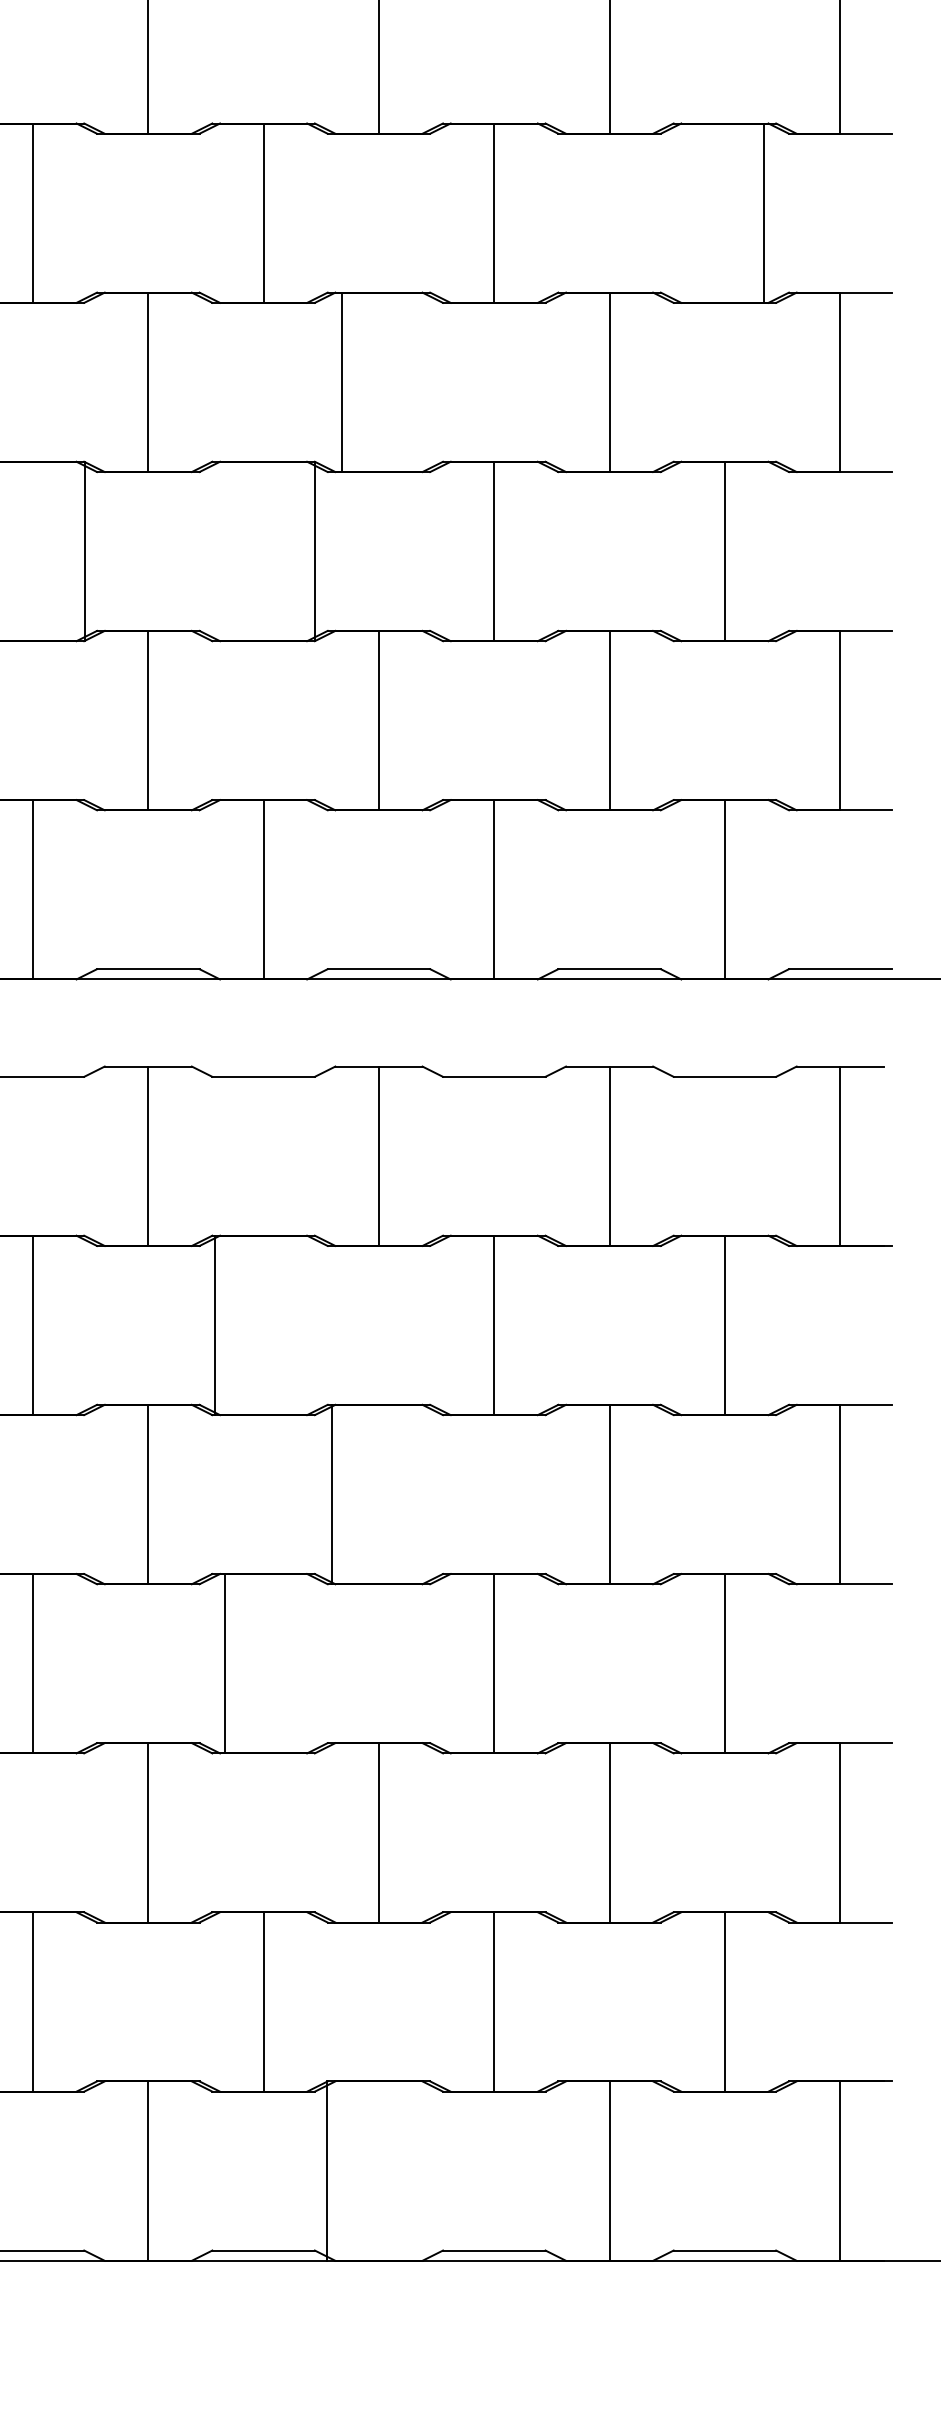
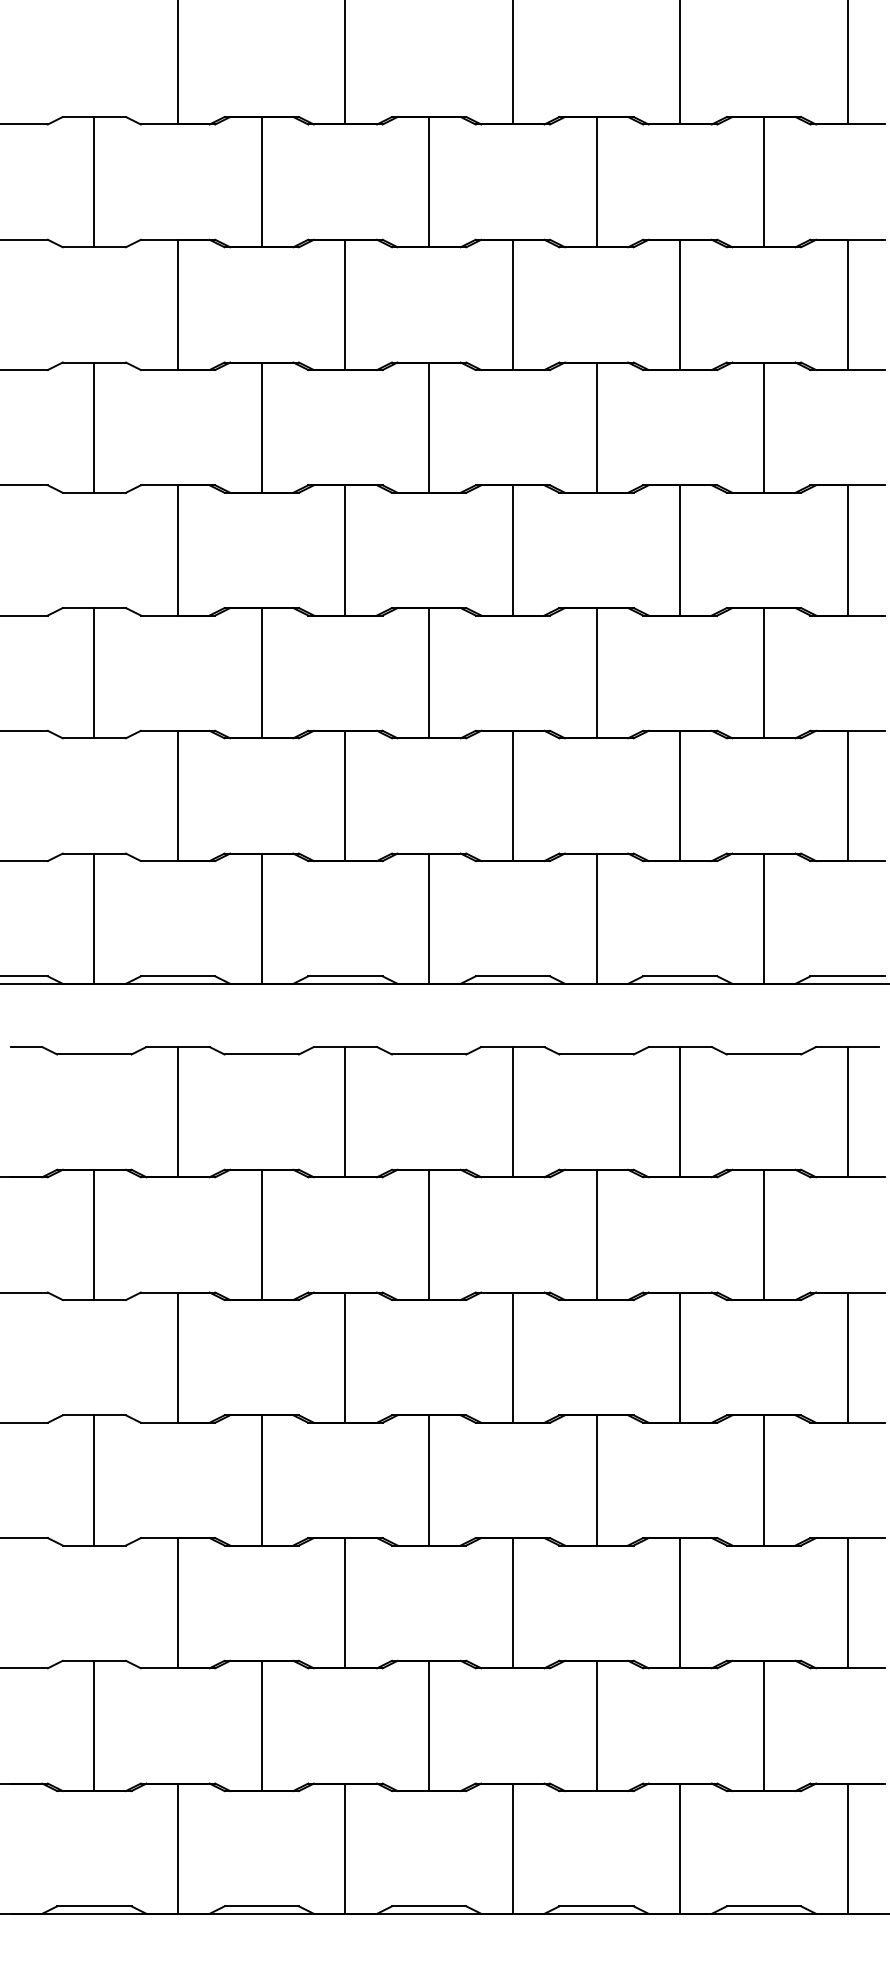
line: (762, 212) -> (763, 427), moved
line: (341, 382) -> (512, 550), moved
line: (84, 551) -> (261, 673), moved
line: (315, 551) -> (429, 673), moved
line: (215, 1324) -> (429, 1234), moved
line: (331, 1494) -> (512, 1357), moved
line: (225, 1663) -> (429, 1480), moved
line: (326, 2170) -> (512, 1848), moved

